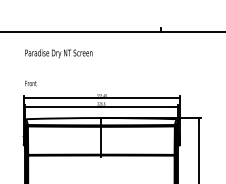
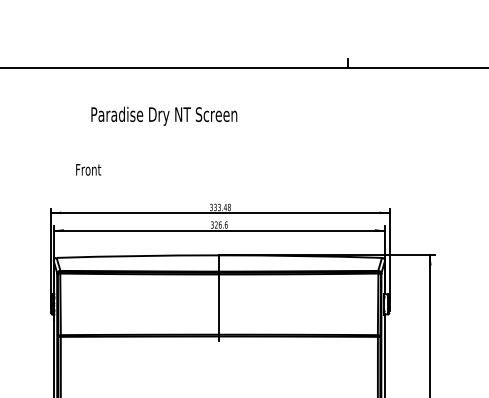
text: (58, 53) -> (163, 115), moved
text: (30, 83) -> (87, 169), moved

